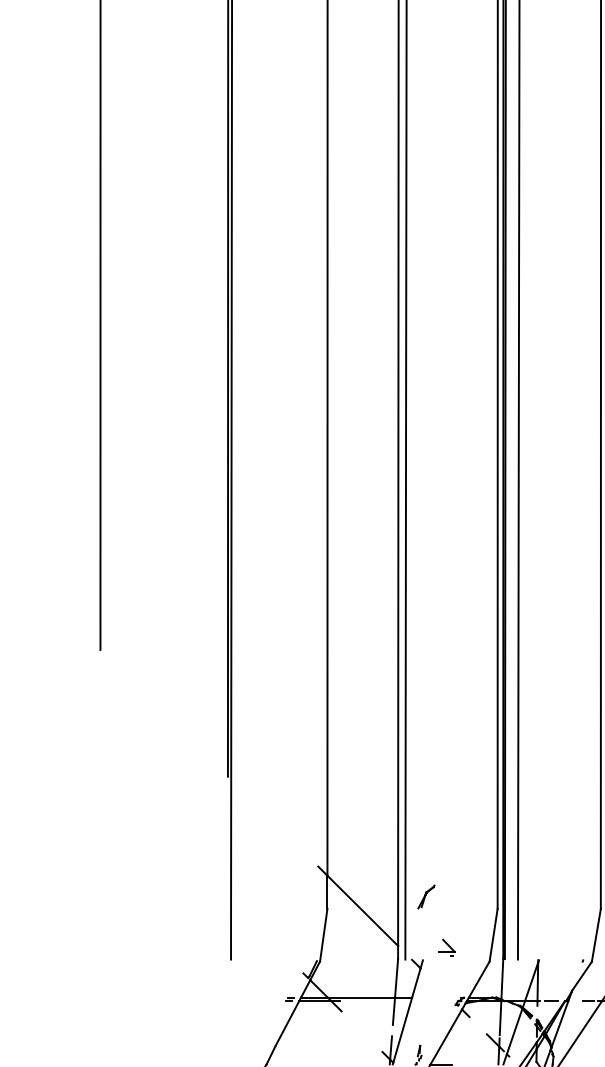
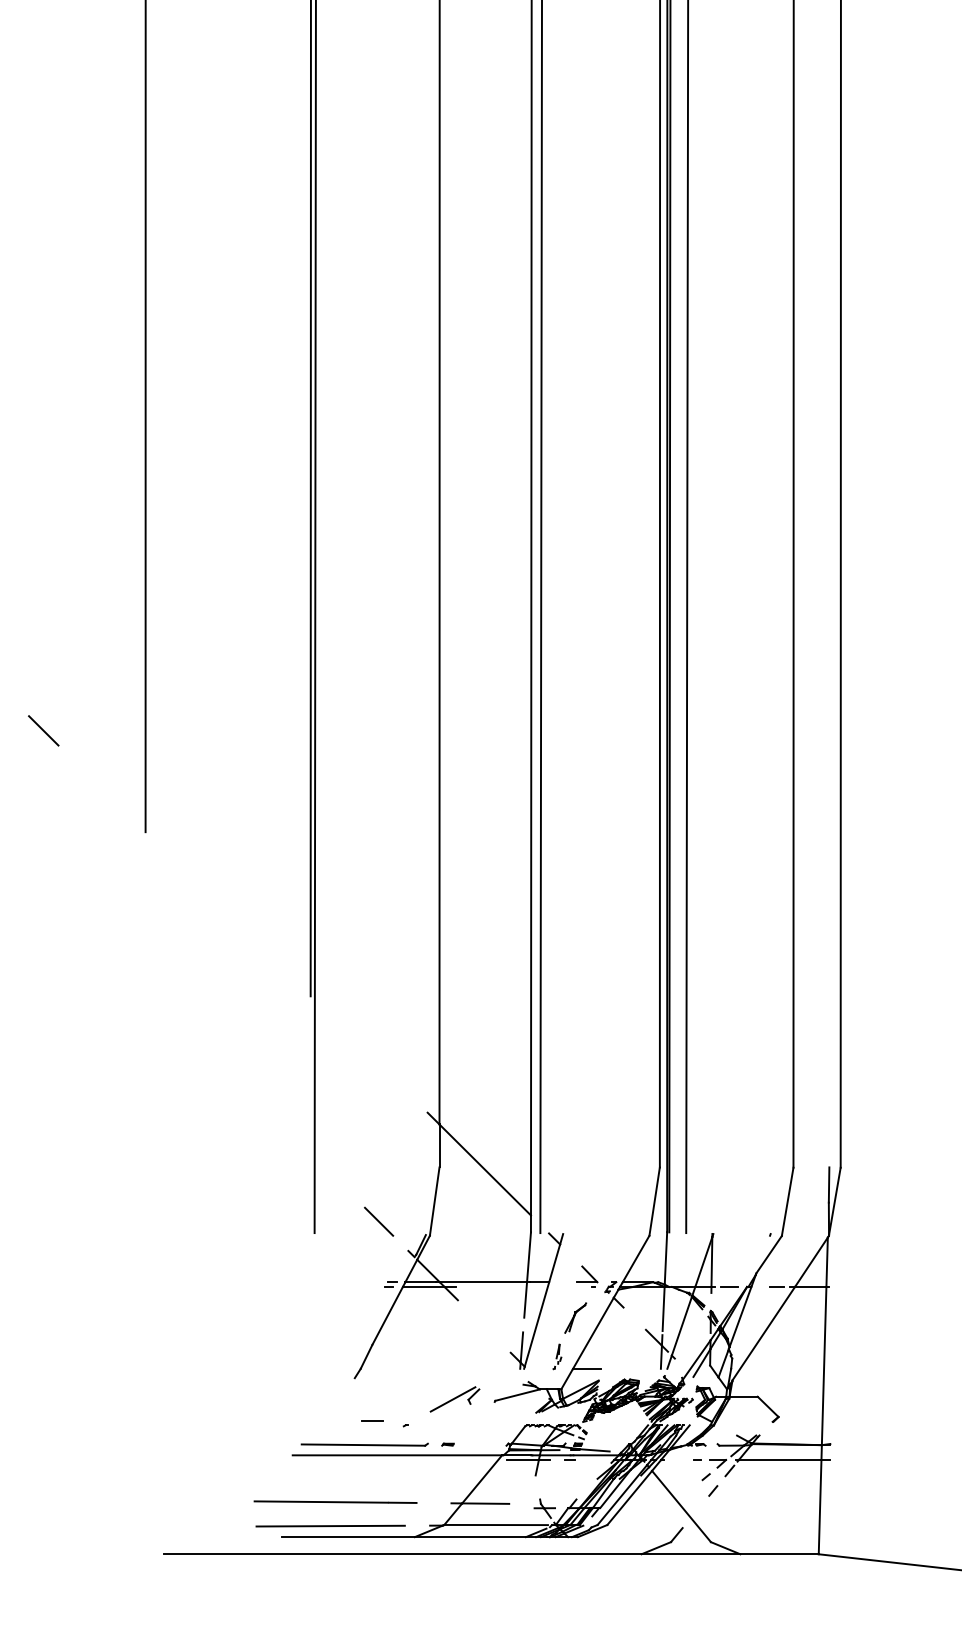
line: (21, 571) -> (43, 730), added
part: (426, 896) -> (575, 1317), moved
part: (447, 947) -> (587, 1276), moved
line: (281, 950) -> (379, 1221), added

